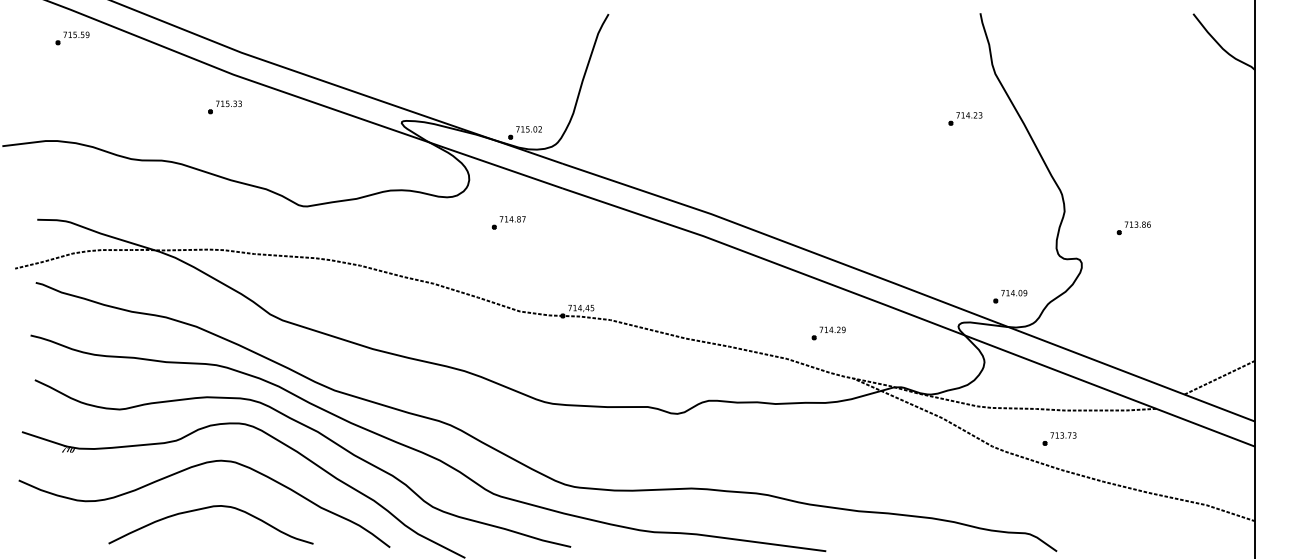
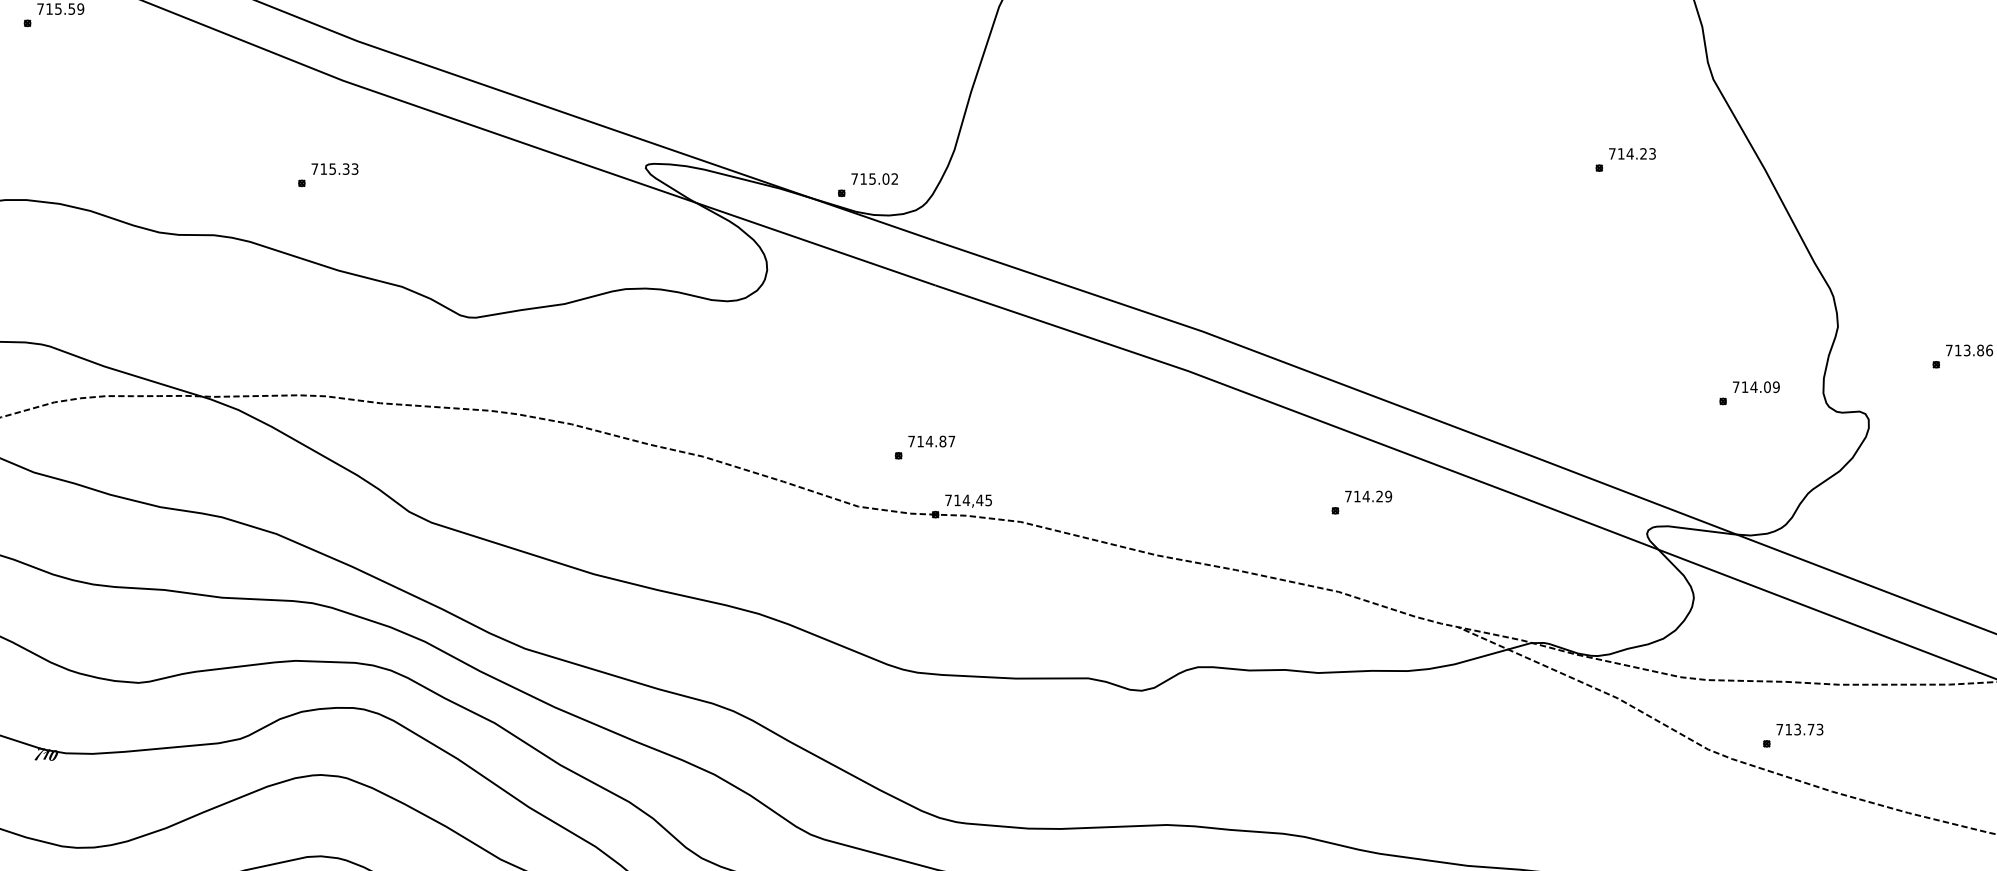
part: (224, 107) -> (326, 175), moved
part: (965, 118) -> (1625, 159), moved
part: (508, 222) -> (924, 447), moved
part: (1010, 296) -> (1749, 393), moved
part: (828, 333) -> (1361, 503), moved
part: (1059, 438) -> (1792, 735), moved

